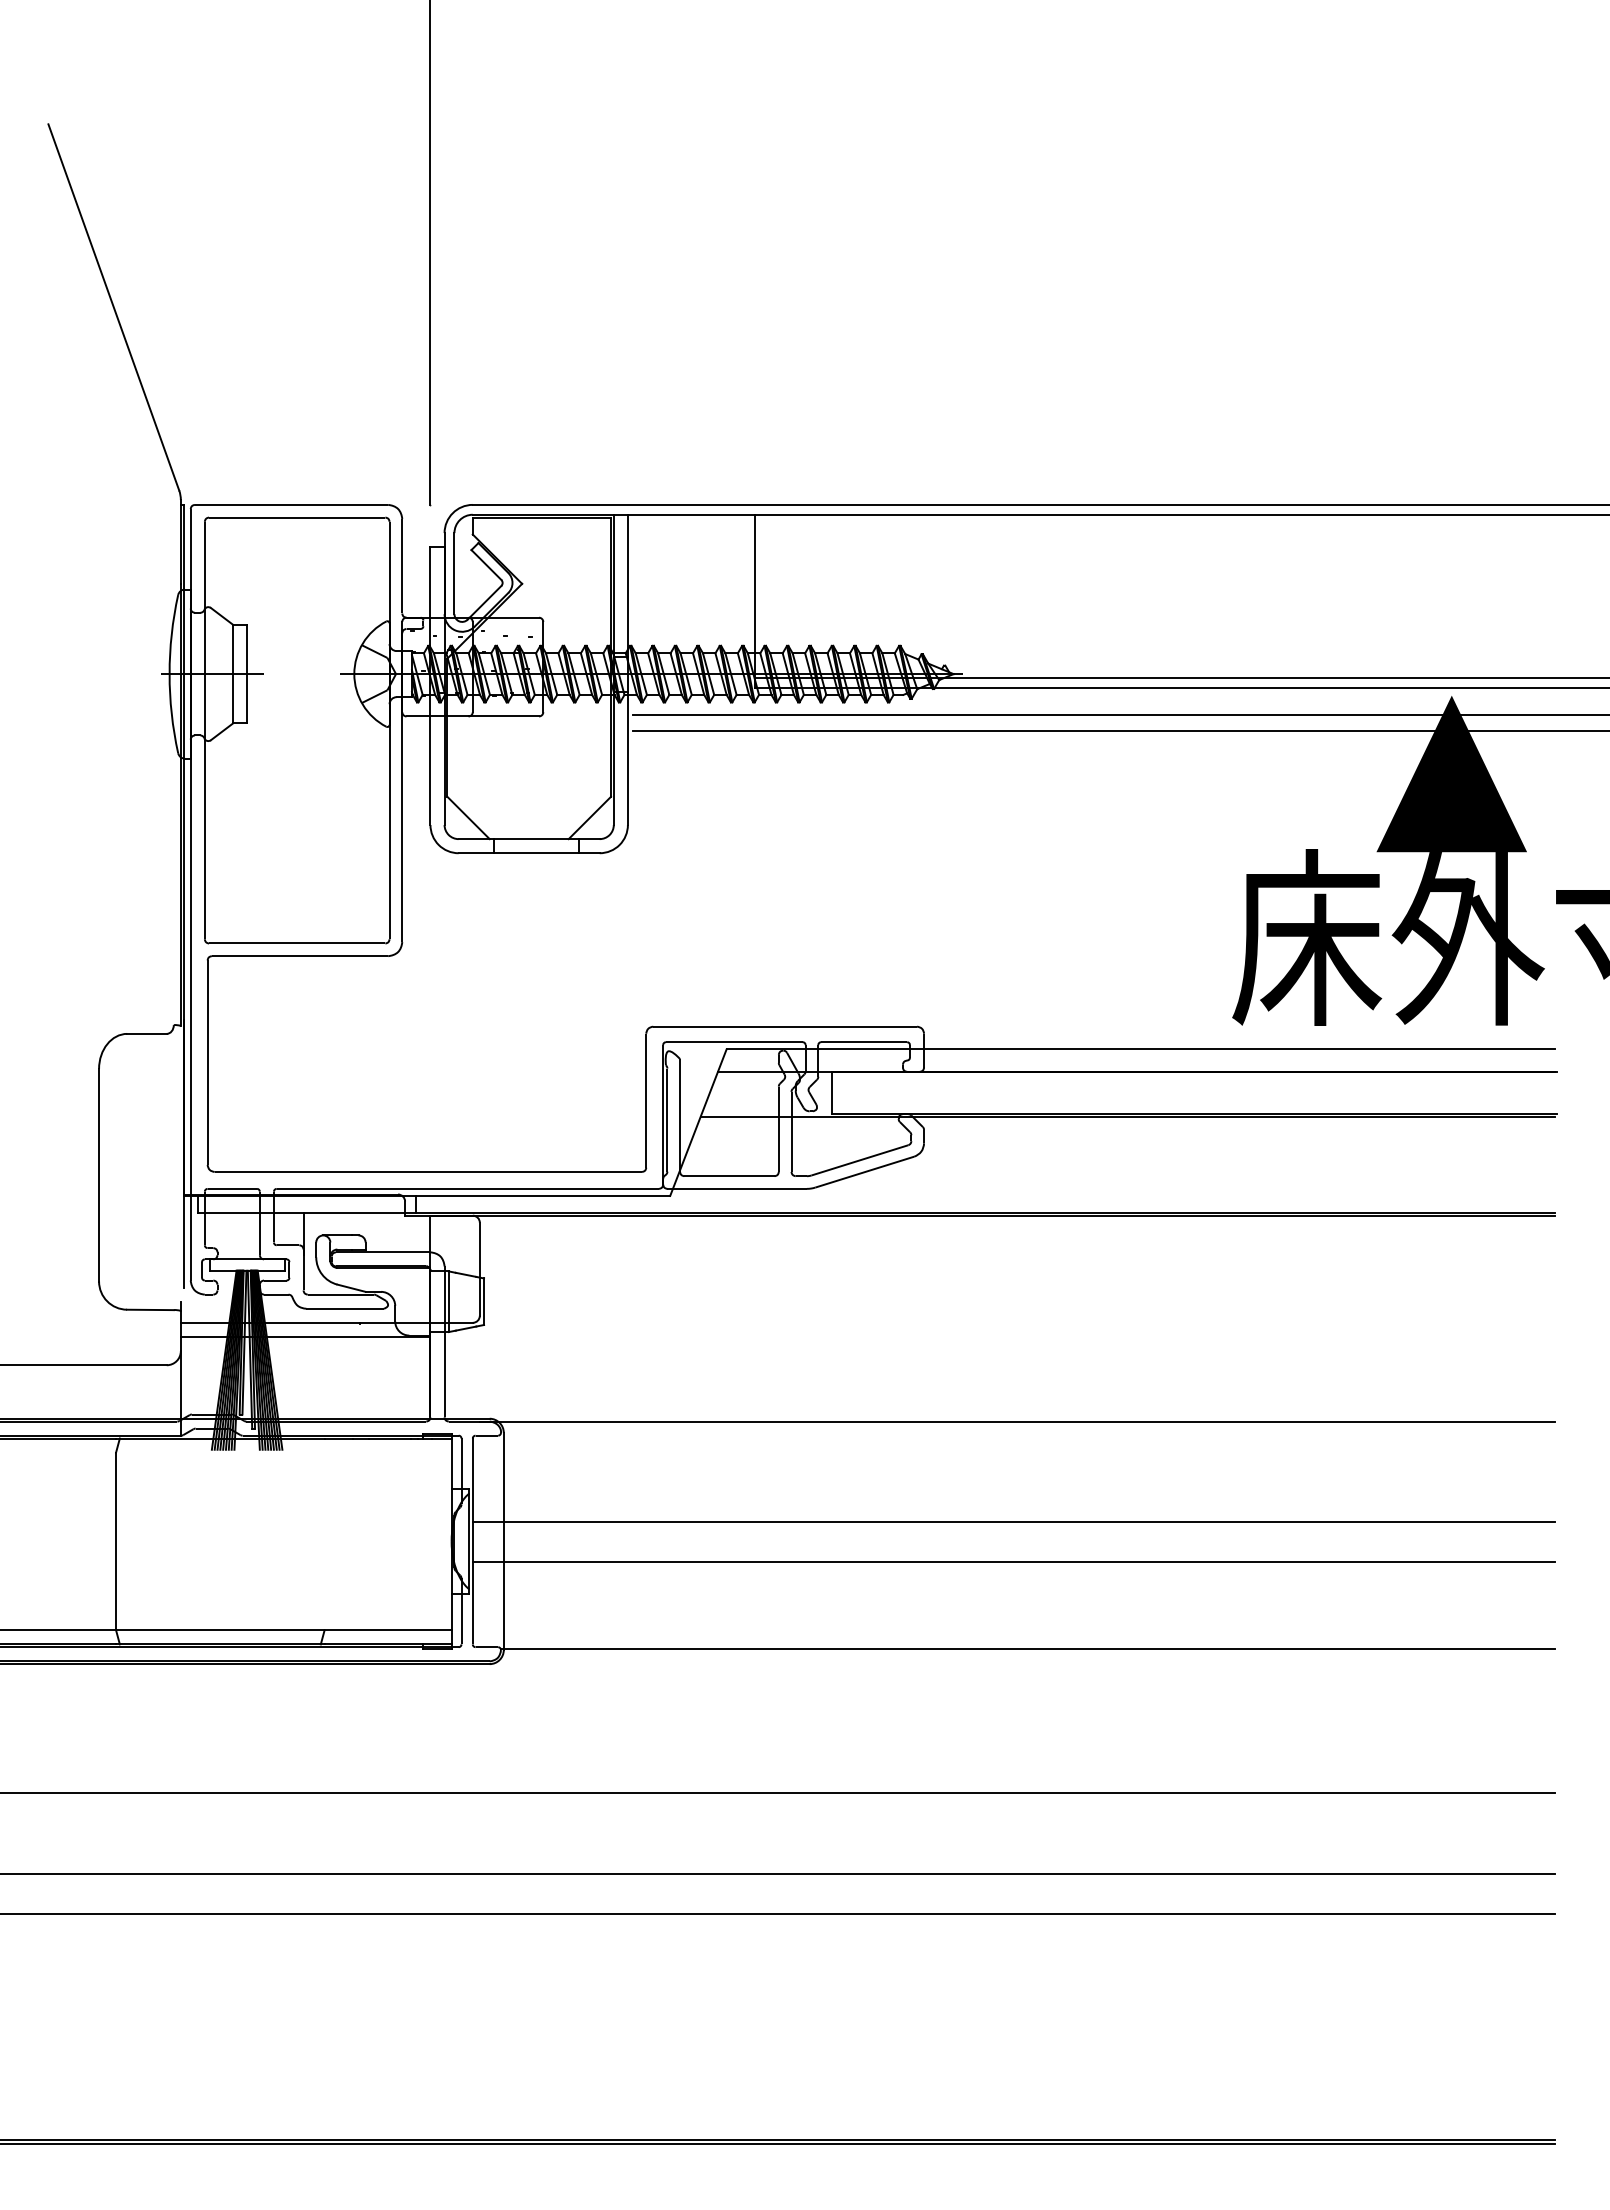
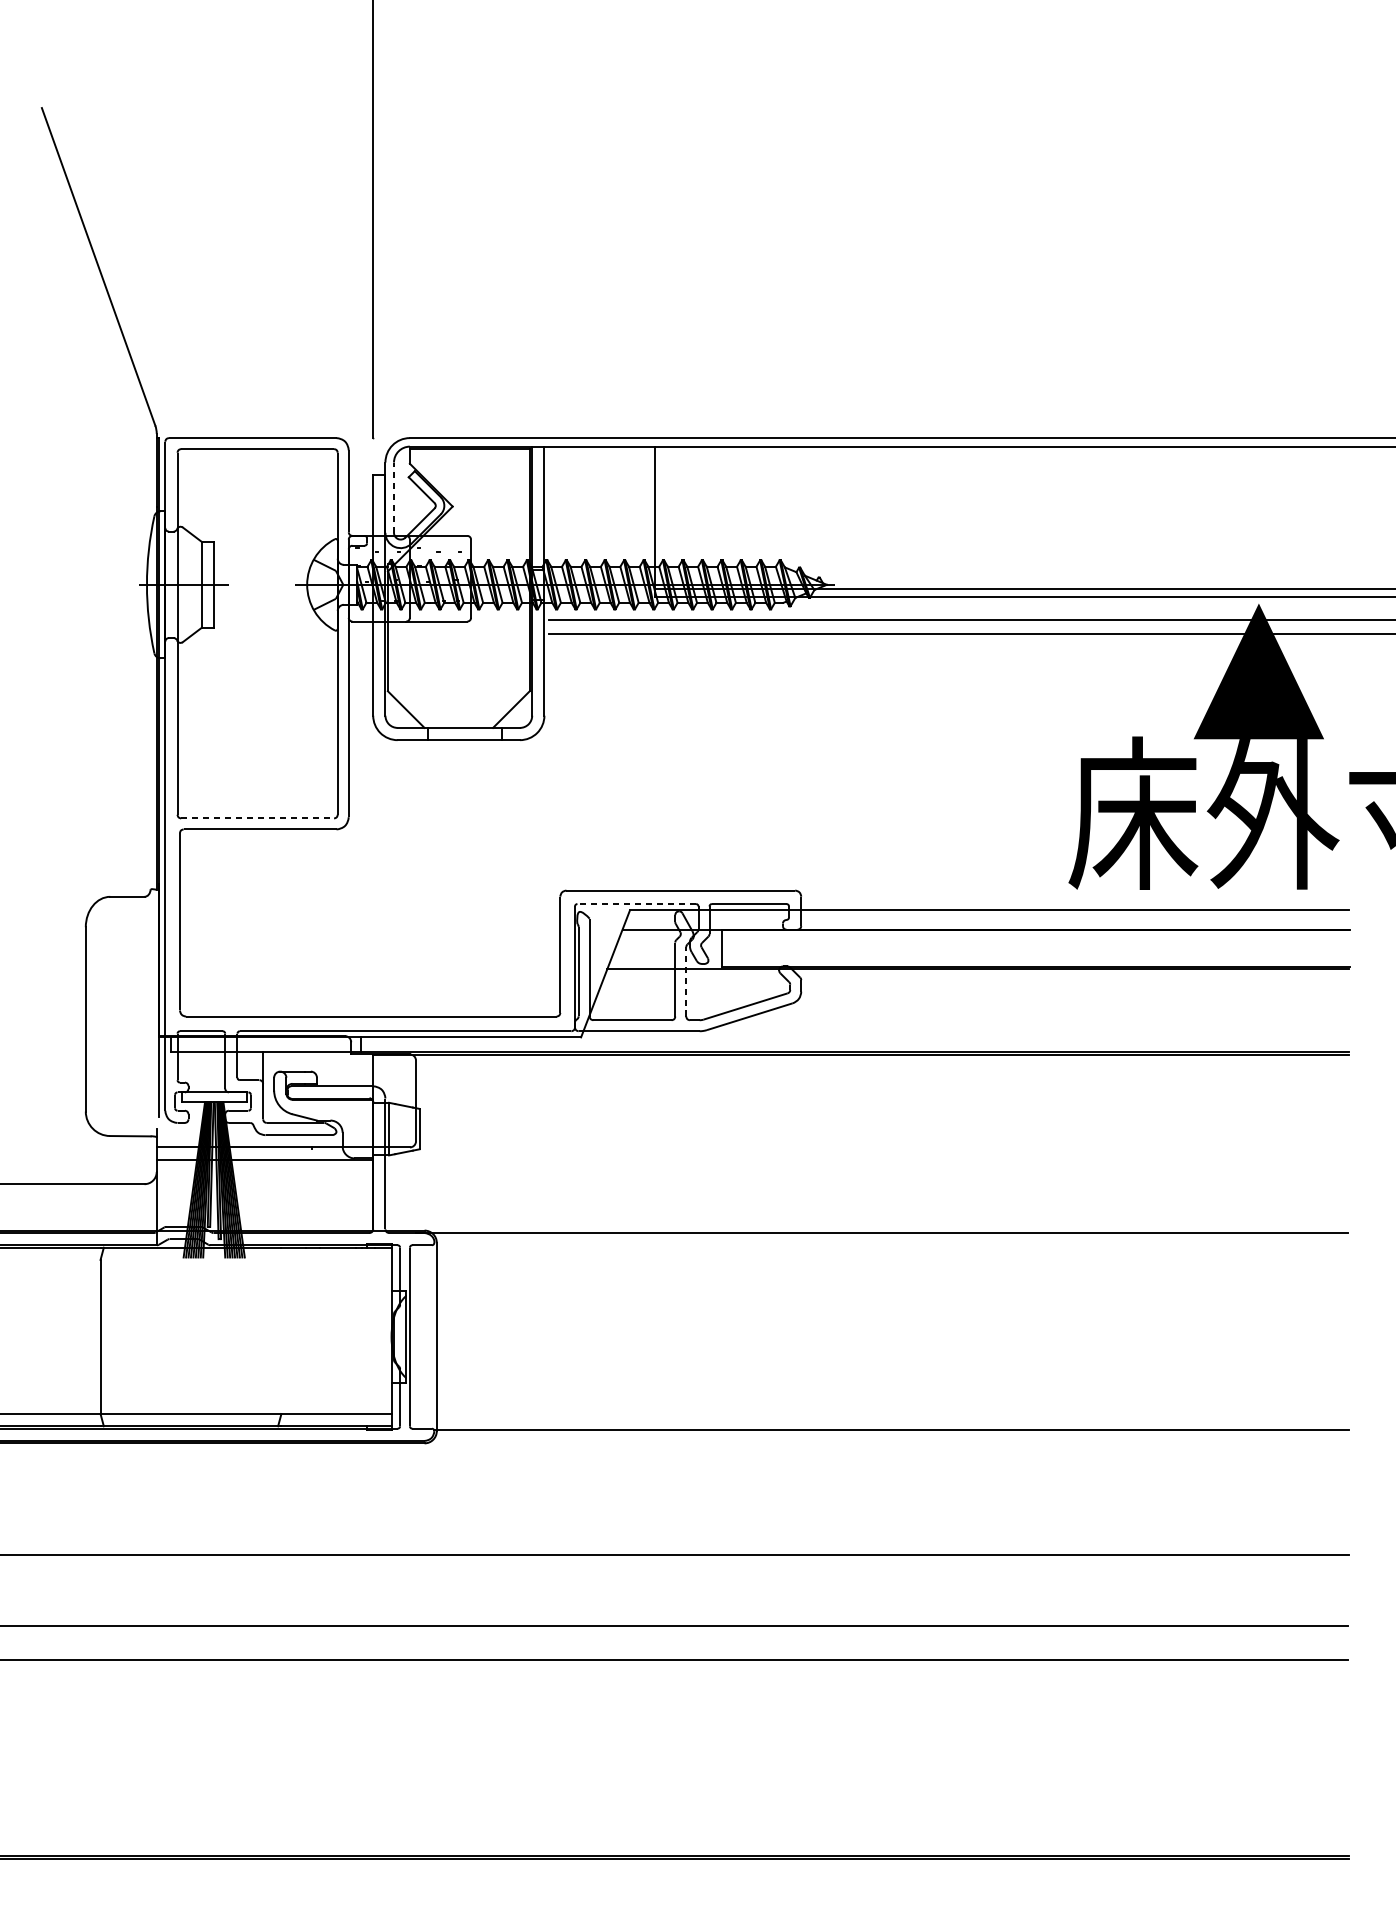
line: (454, 573) -> (394, 497), solid -> dashed
line: (297, 943) -> (257, 818), solid -> dashed
line: (733, 1042) -> (635, 904), solid -> dashed
line: (791, 1131) -> (686, 981), solid -> dashed
line: (1013, 1522) -> (878, 1320), removed
line: (1013, 1561) -> (878, 1354), removed

